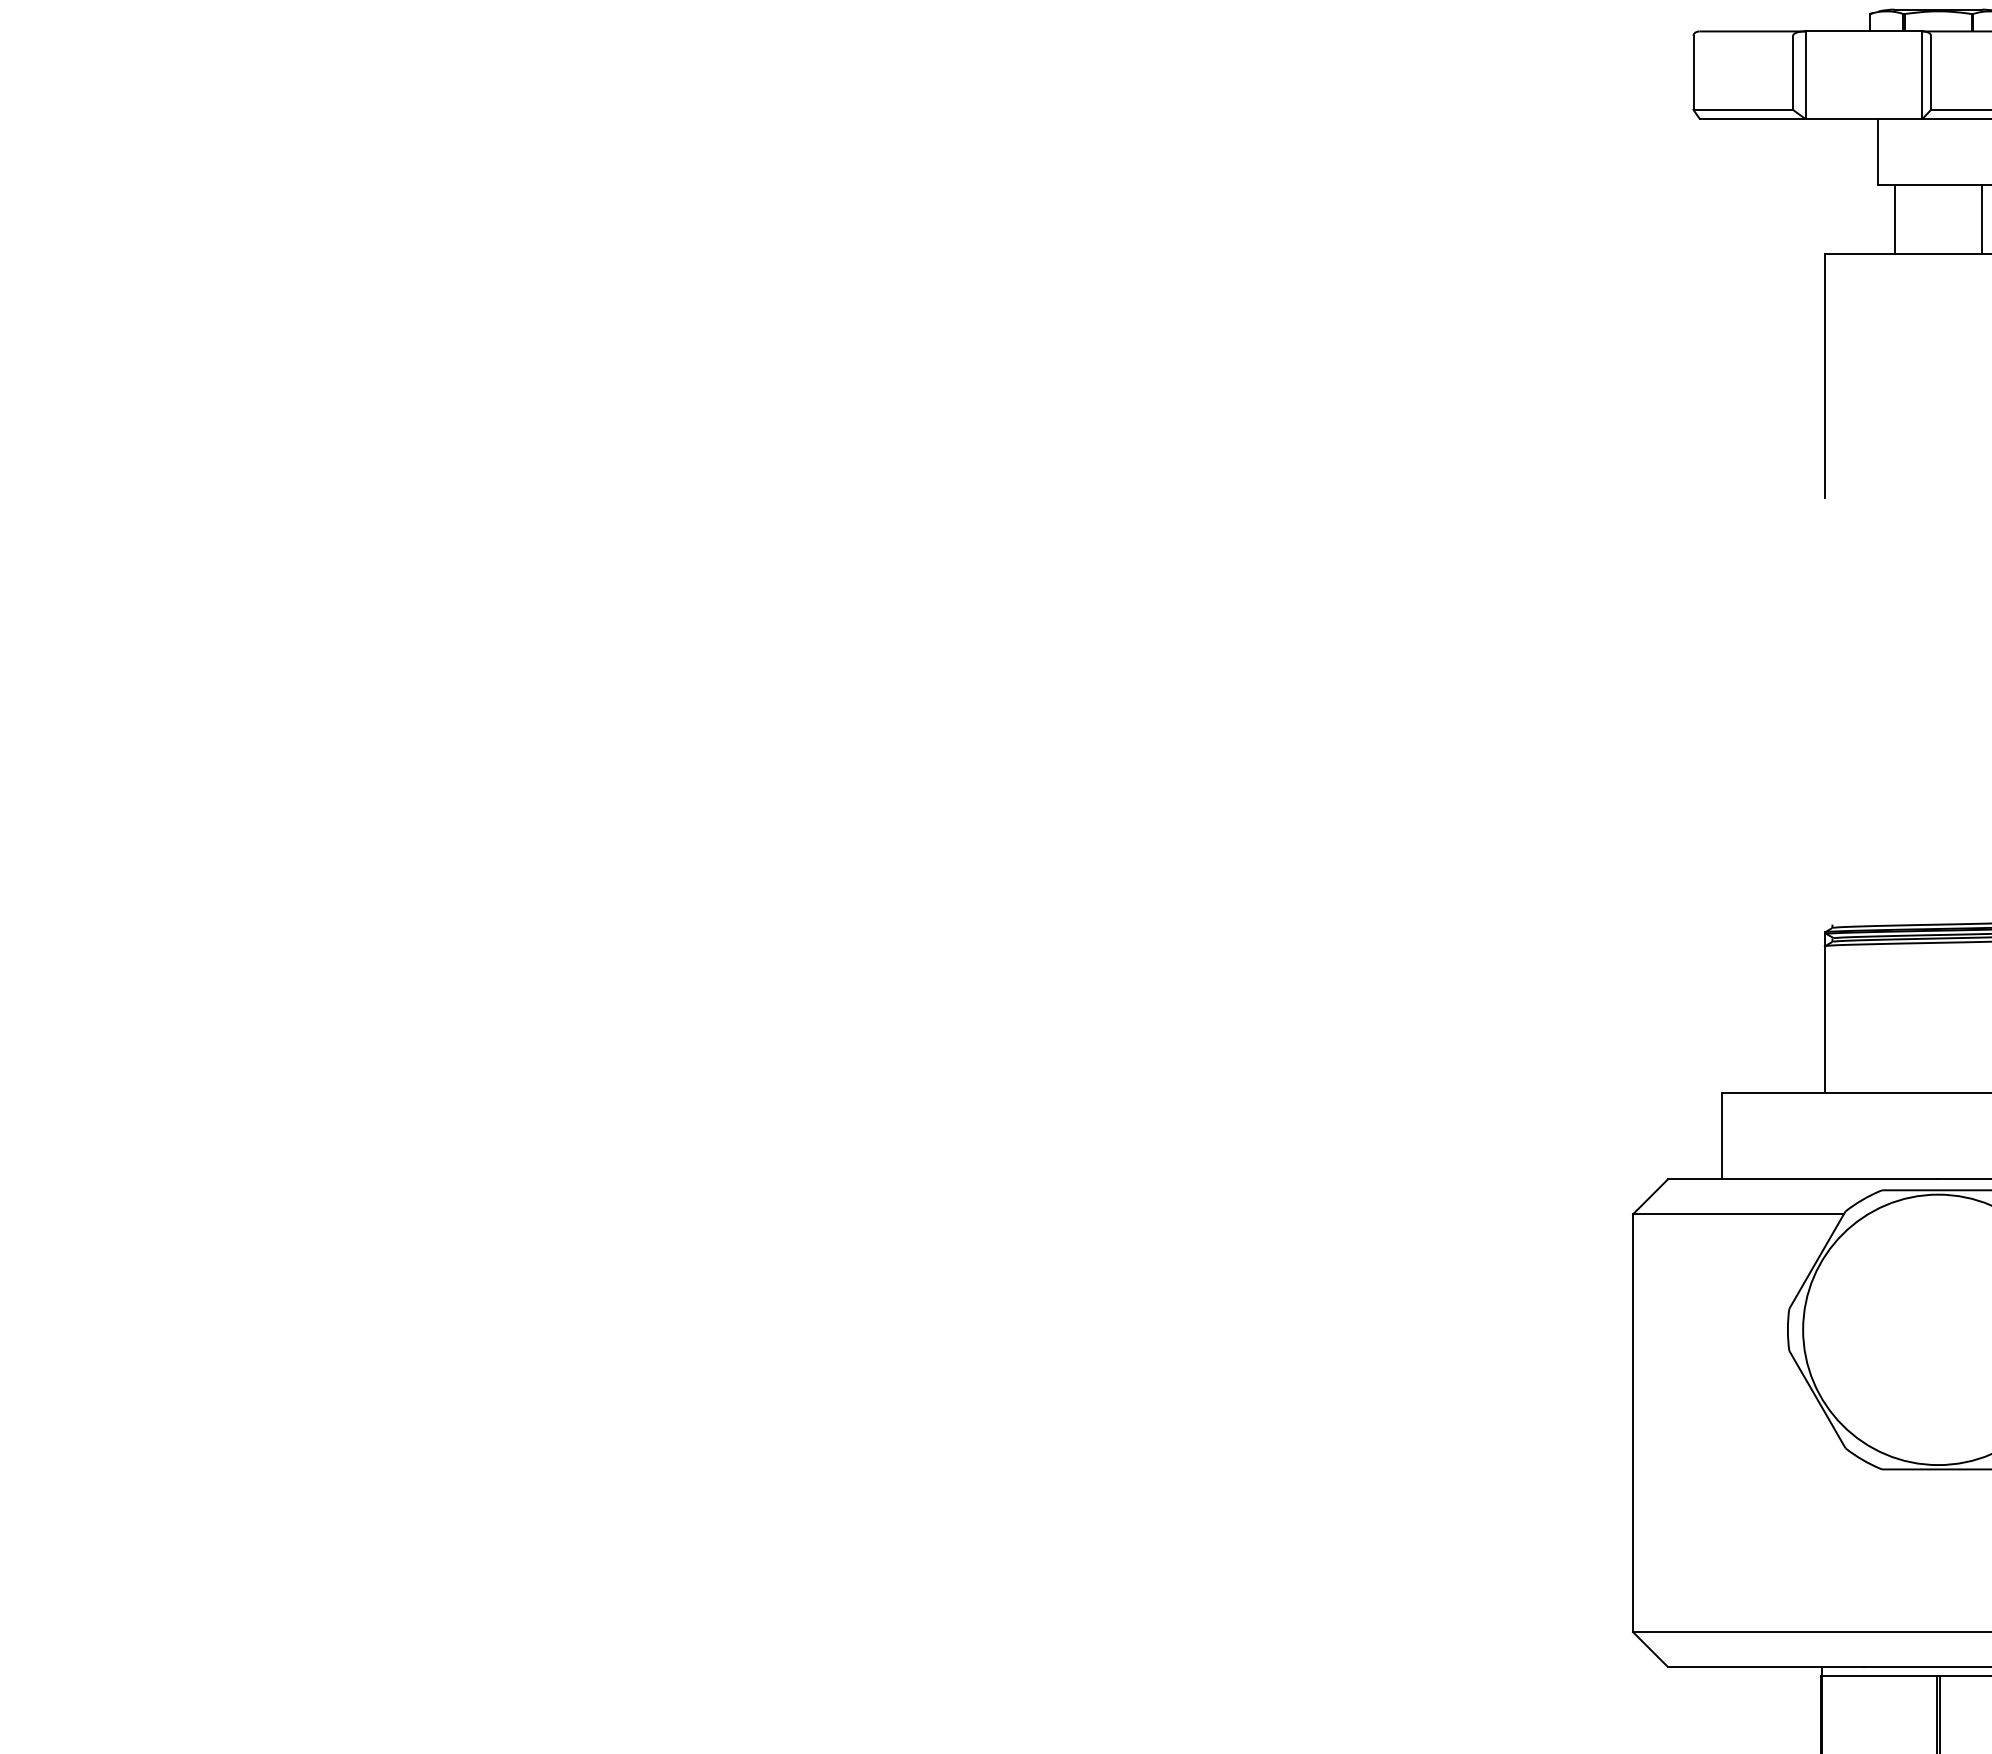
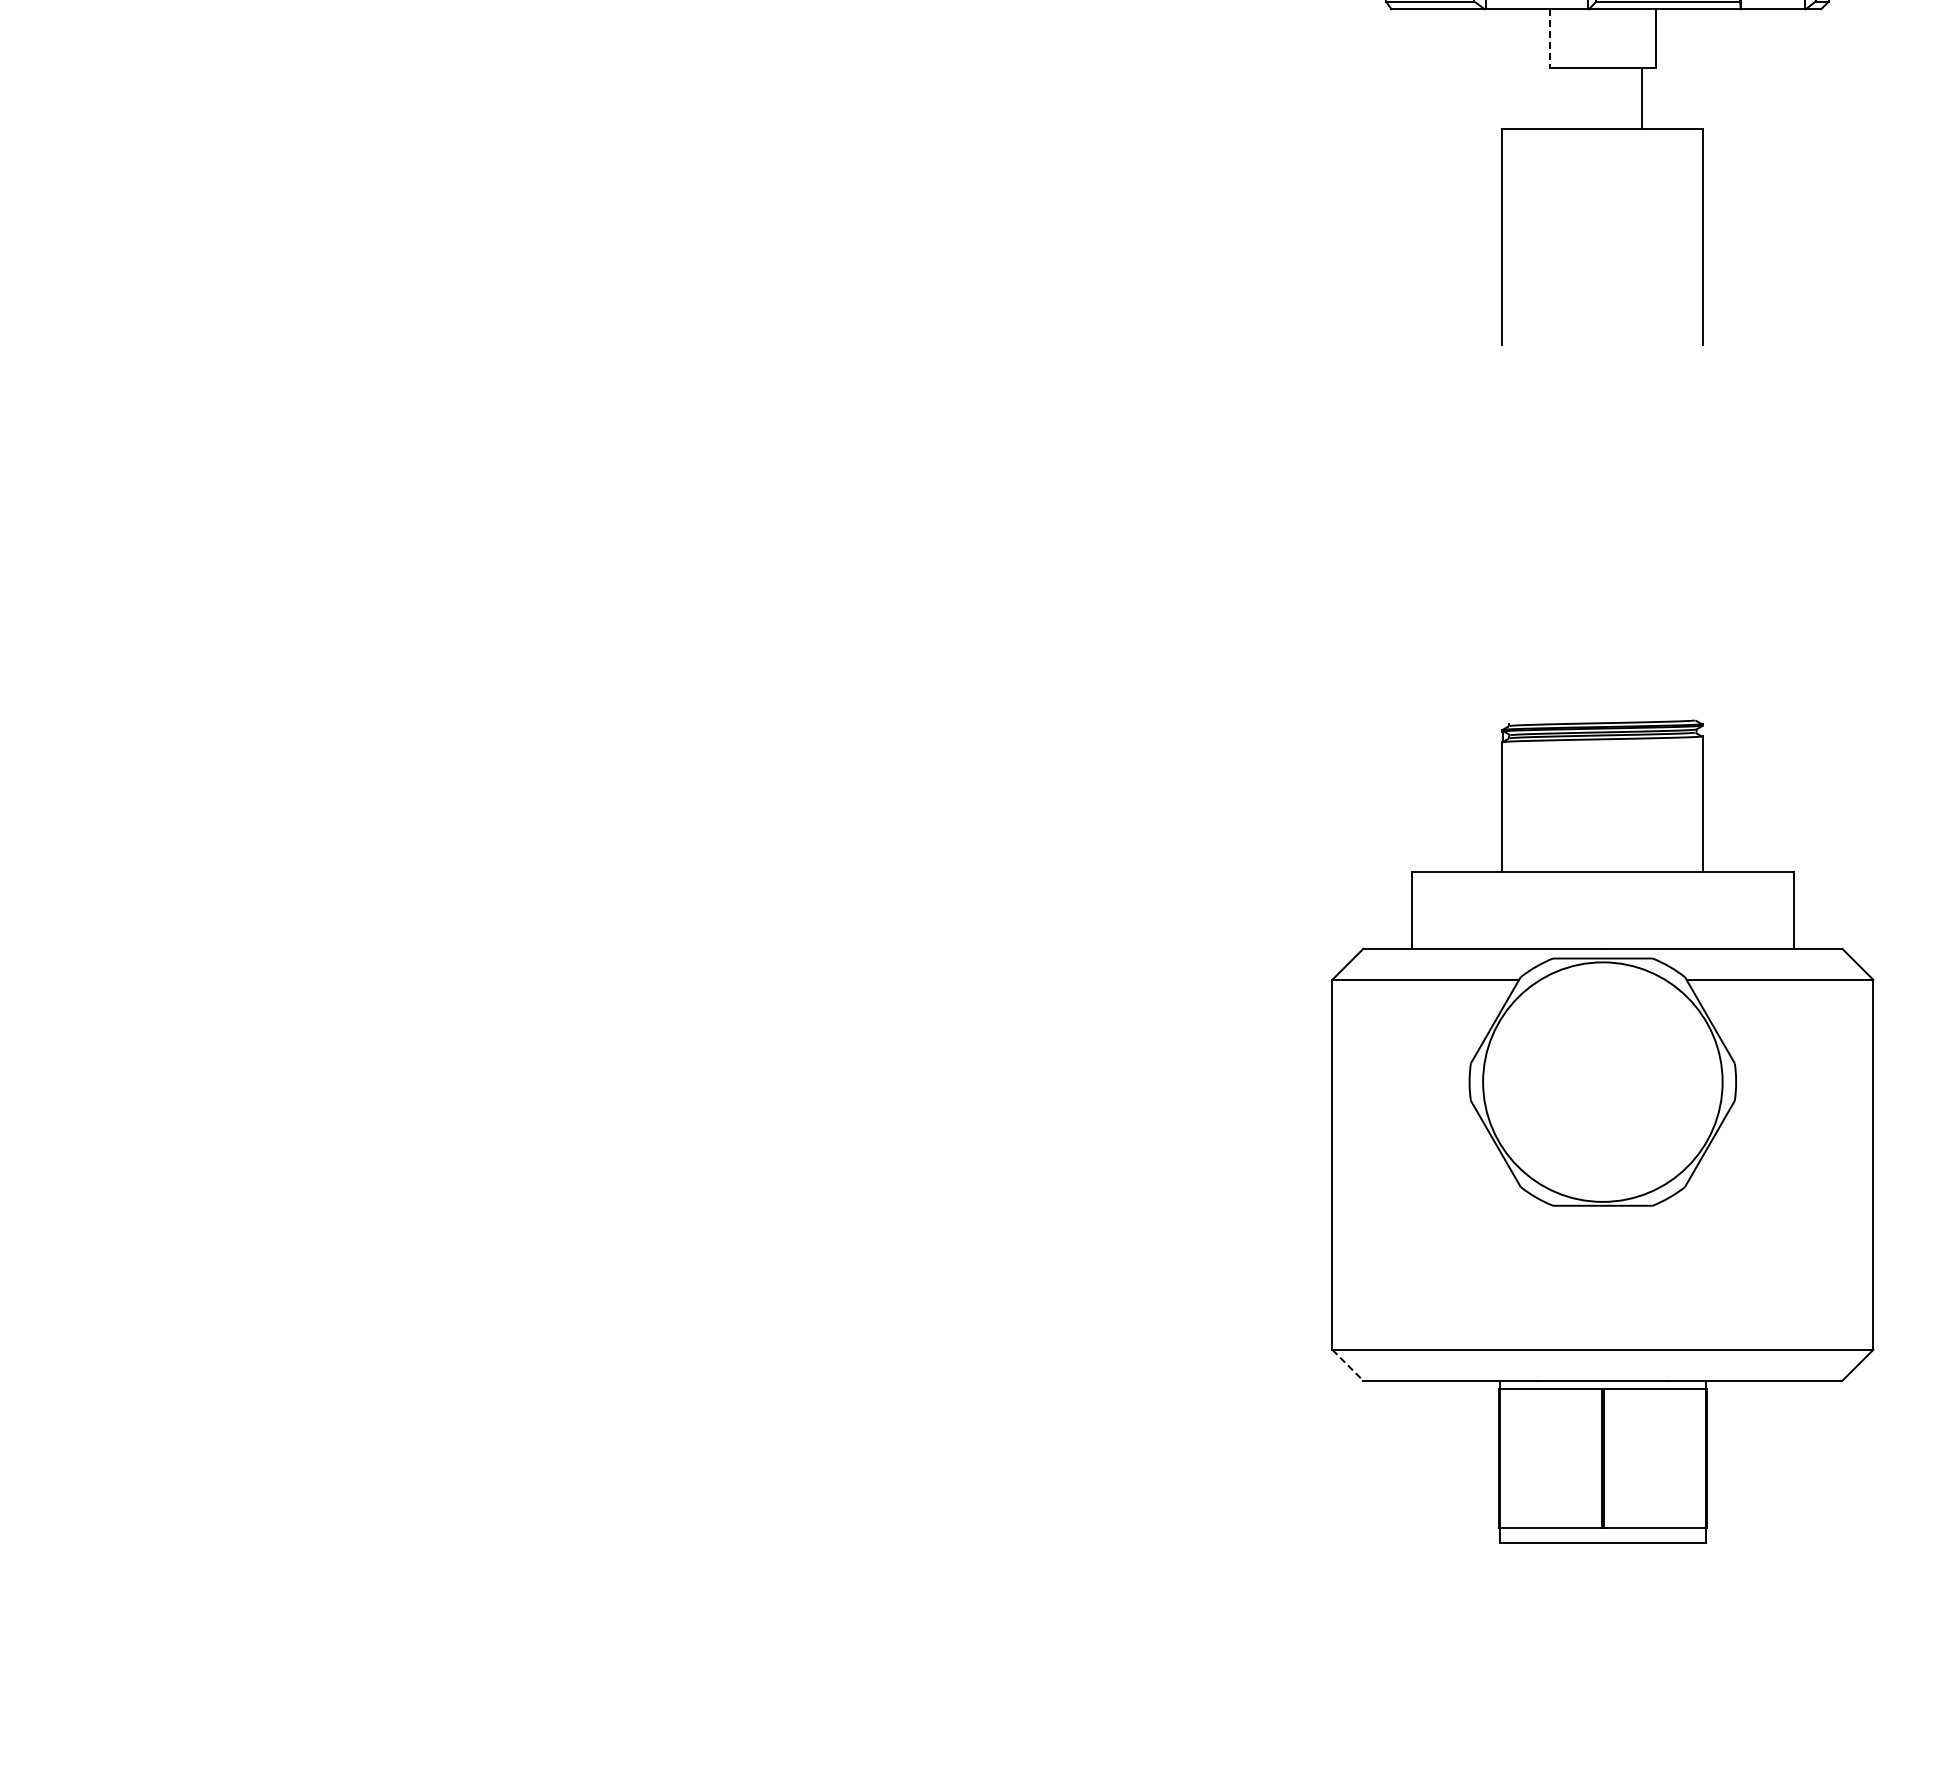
line: (1878, 152) -> (1549, 39), solid -> dashed
line: (1895, 219) -> (1564, 98), removed
line: (1650, 1649) -> (1347, 1365), solid -> dashed

